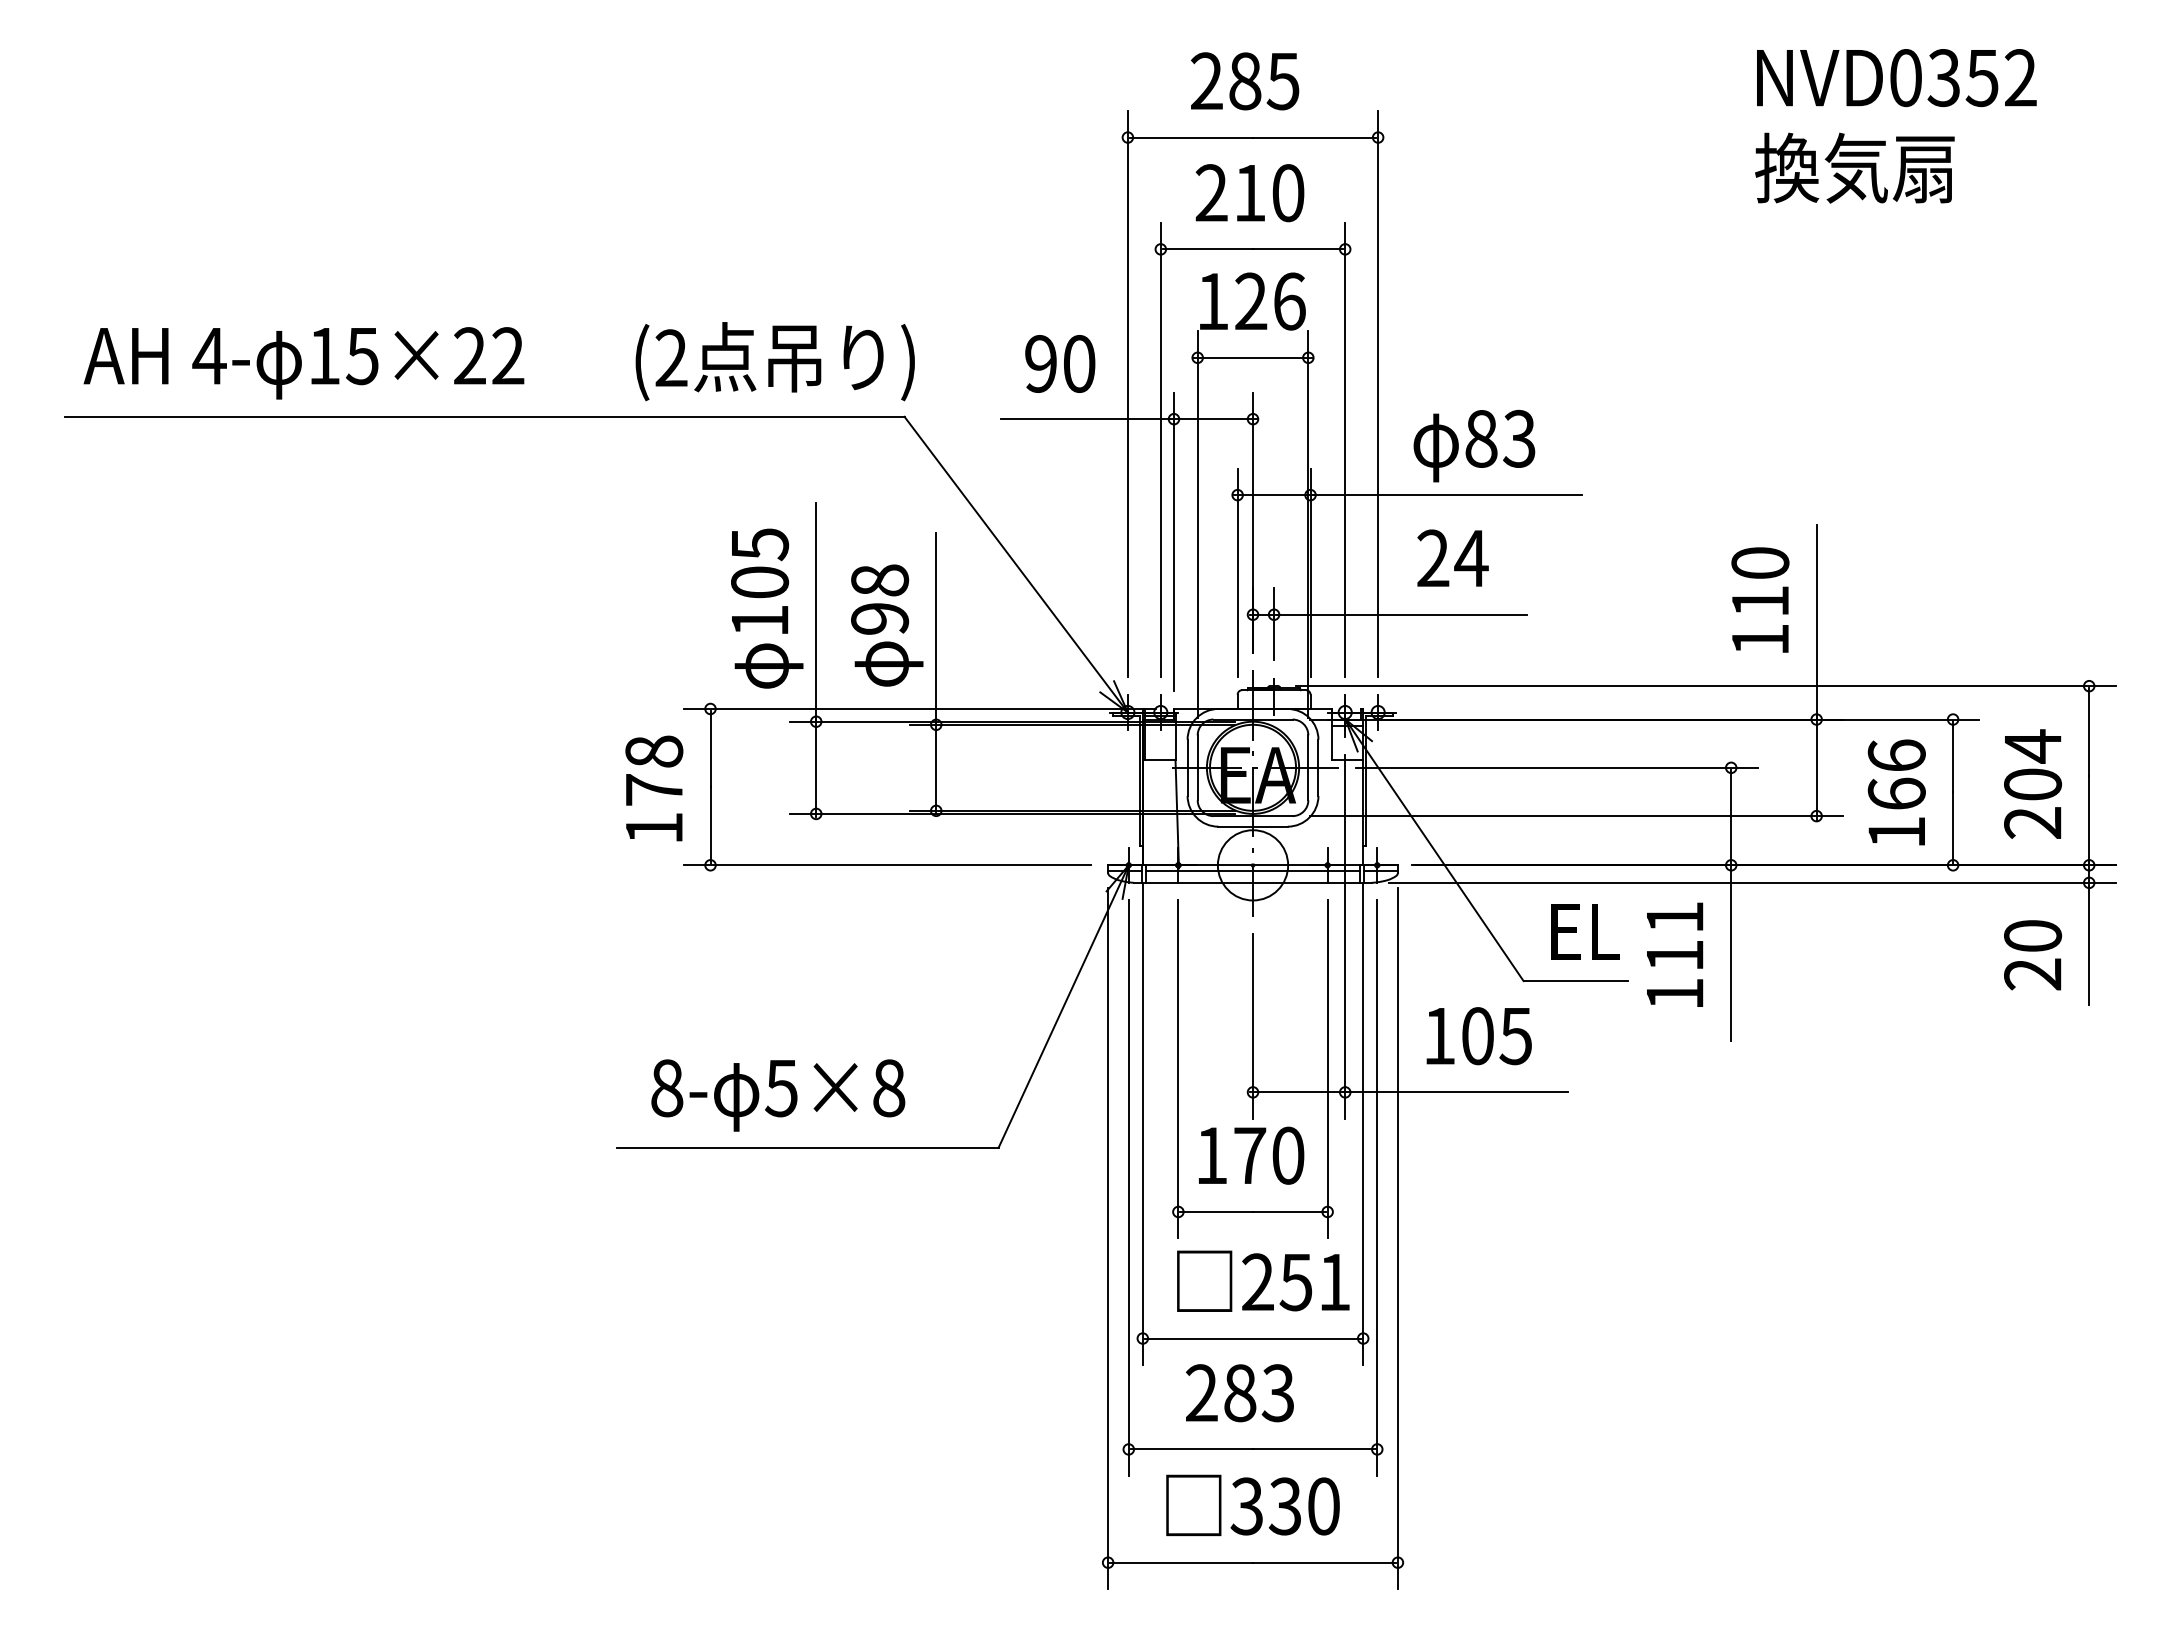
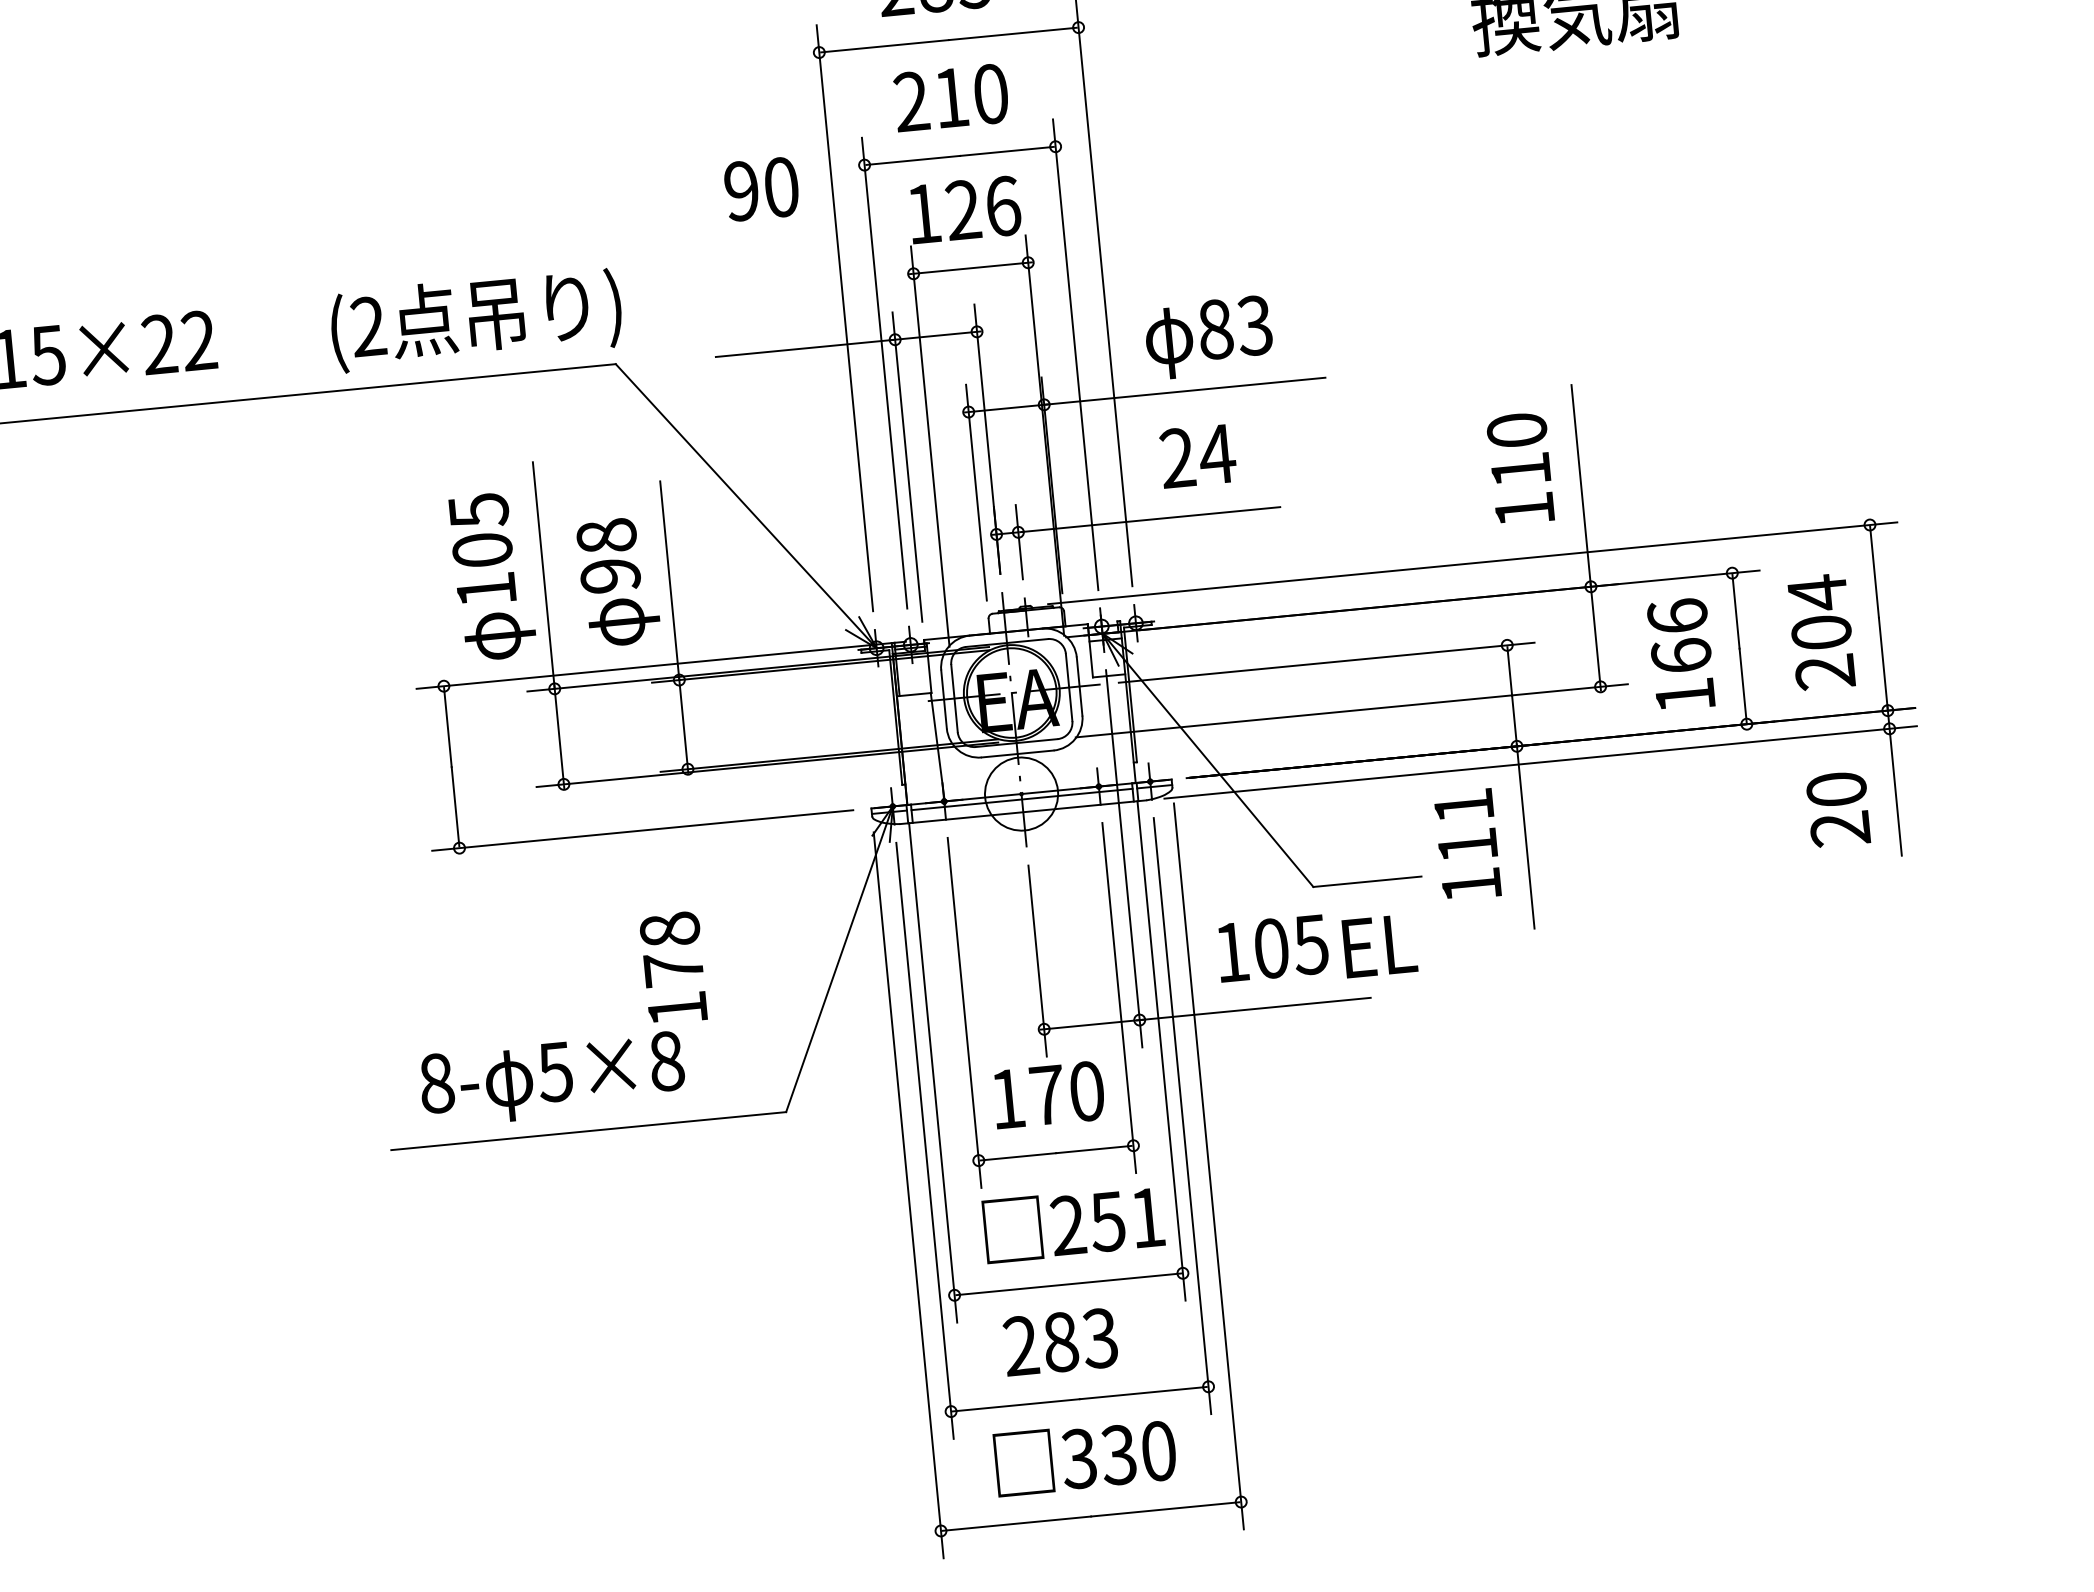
text: (1060, 363) -> (761, 188), moved
text: (654, 788) -> (673, 967), moved
text: (1585, 931) -> (1379, 945), moved

